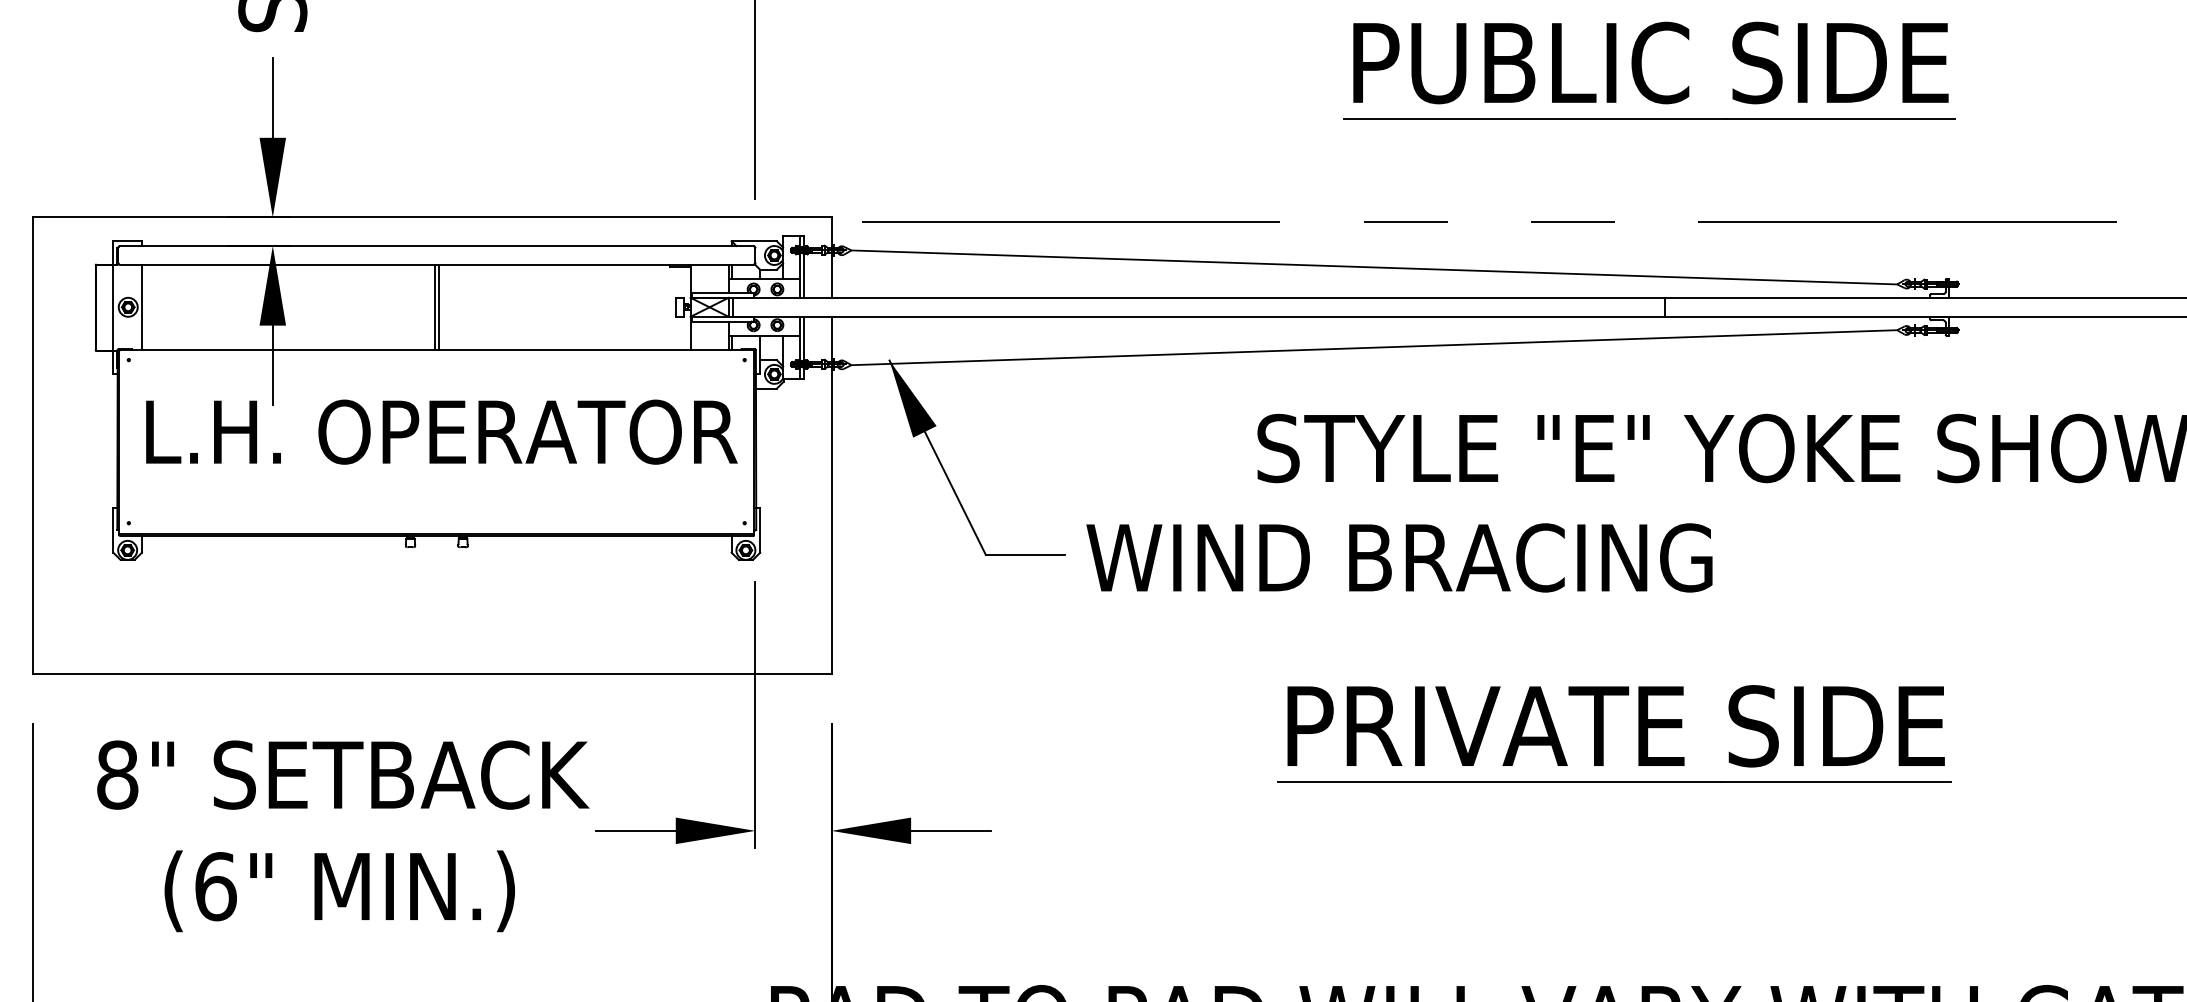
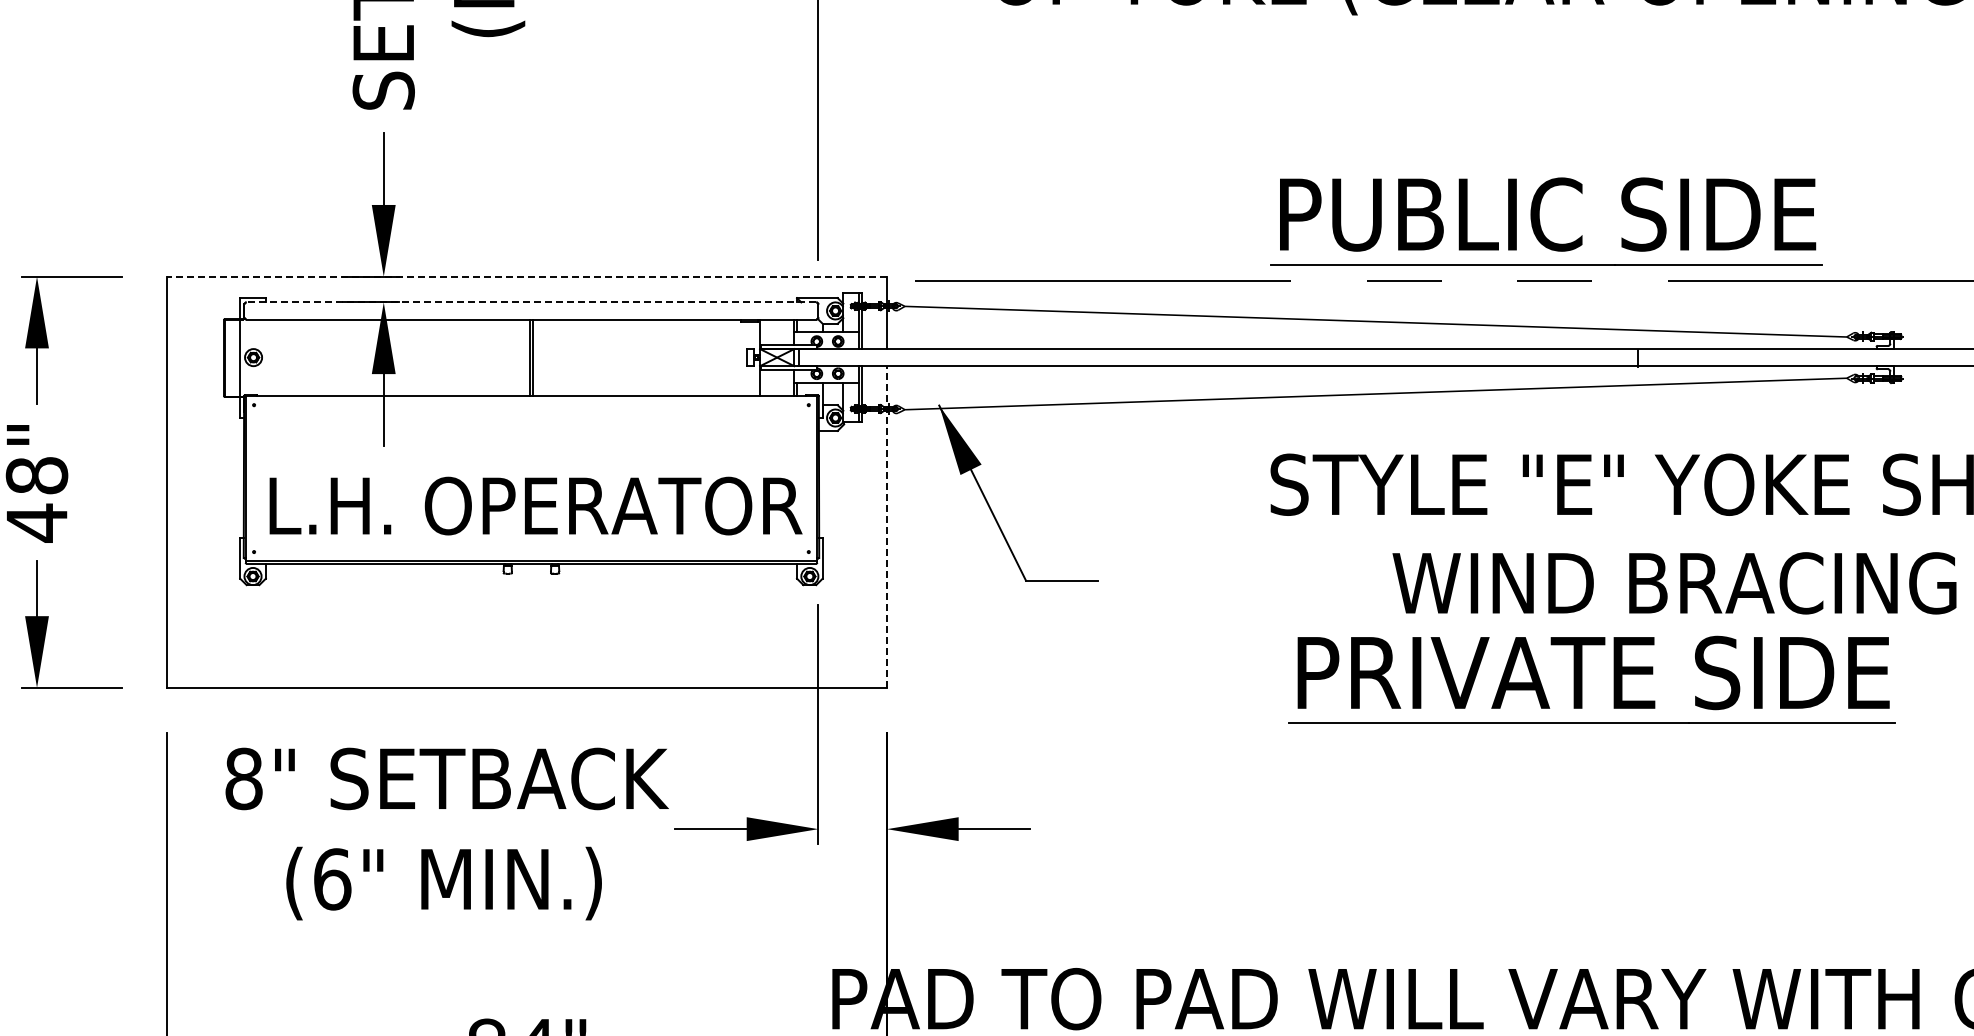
part: (1649, 70) -> (1546, 221), moved
line: (432, 217) -> (527, 276), solid -> dashed
line: (436, 246) -> (531, 302), solid -> dashed
line: (141, 307) -> (265, 357), removed
text: (441, 431) -> (535, 505), moved
line: (830, 495) -> (886, 527), solid -> dashed
text: (1399, 558) -> (1674, 583), moved
part: (1603, 733) -> (1582, 679), moved

